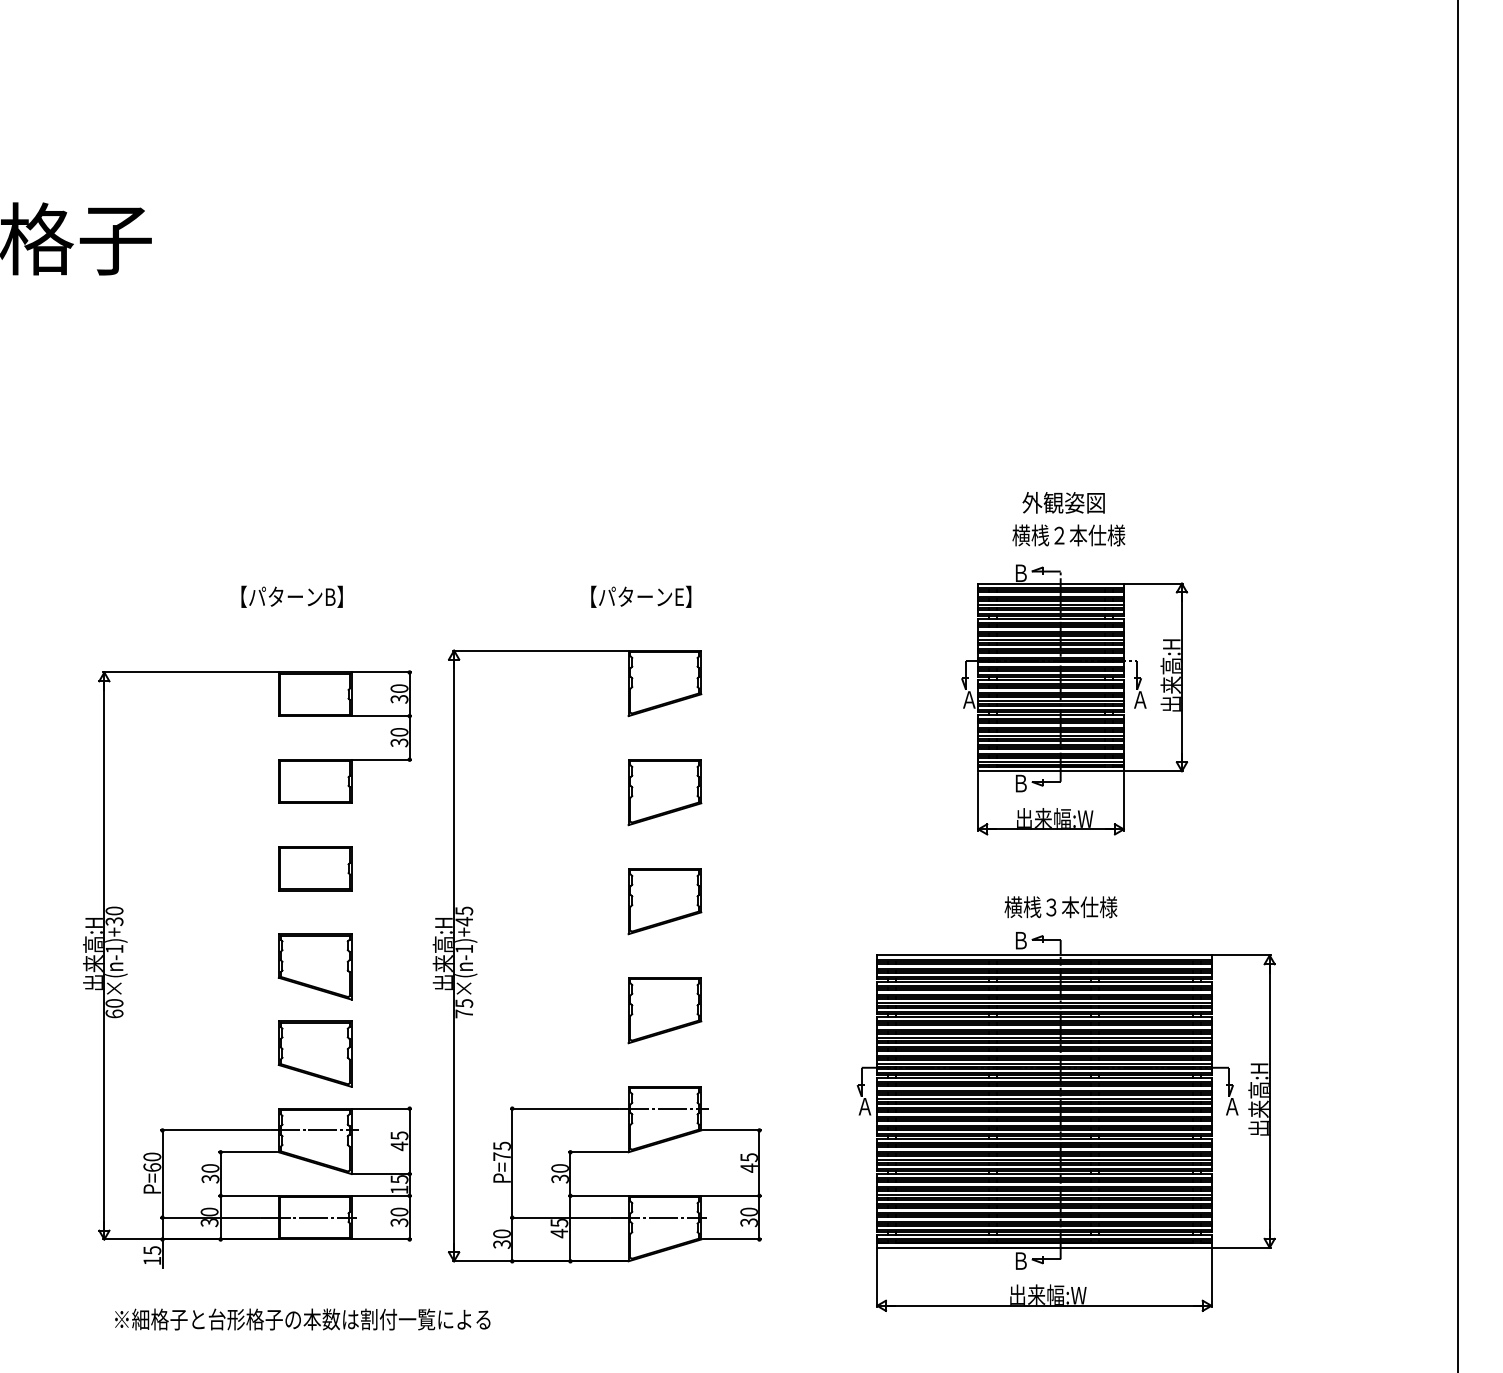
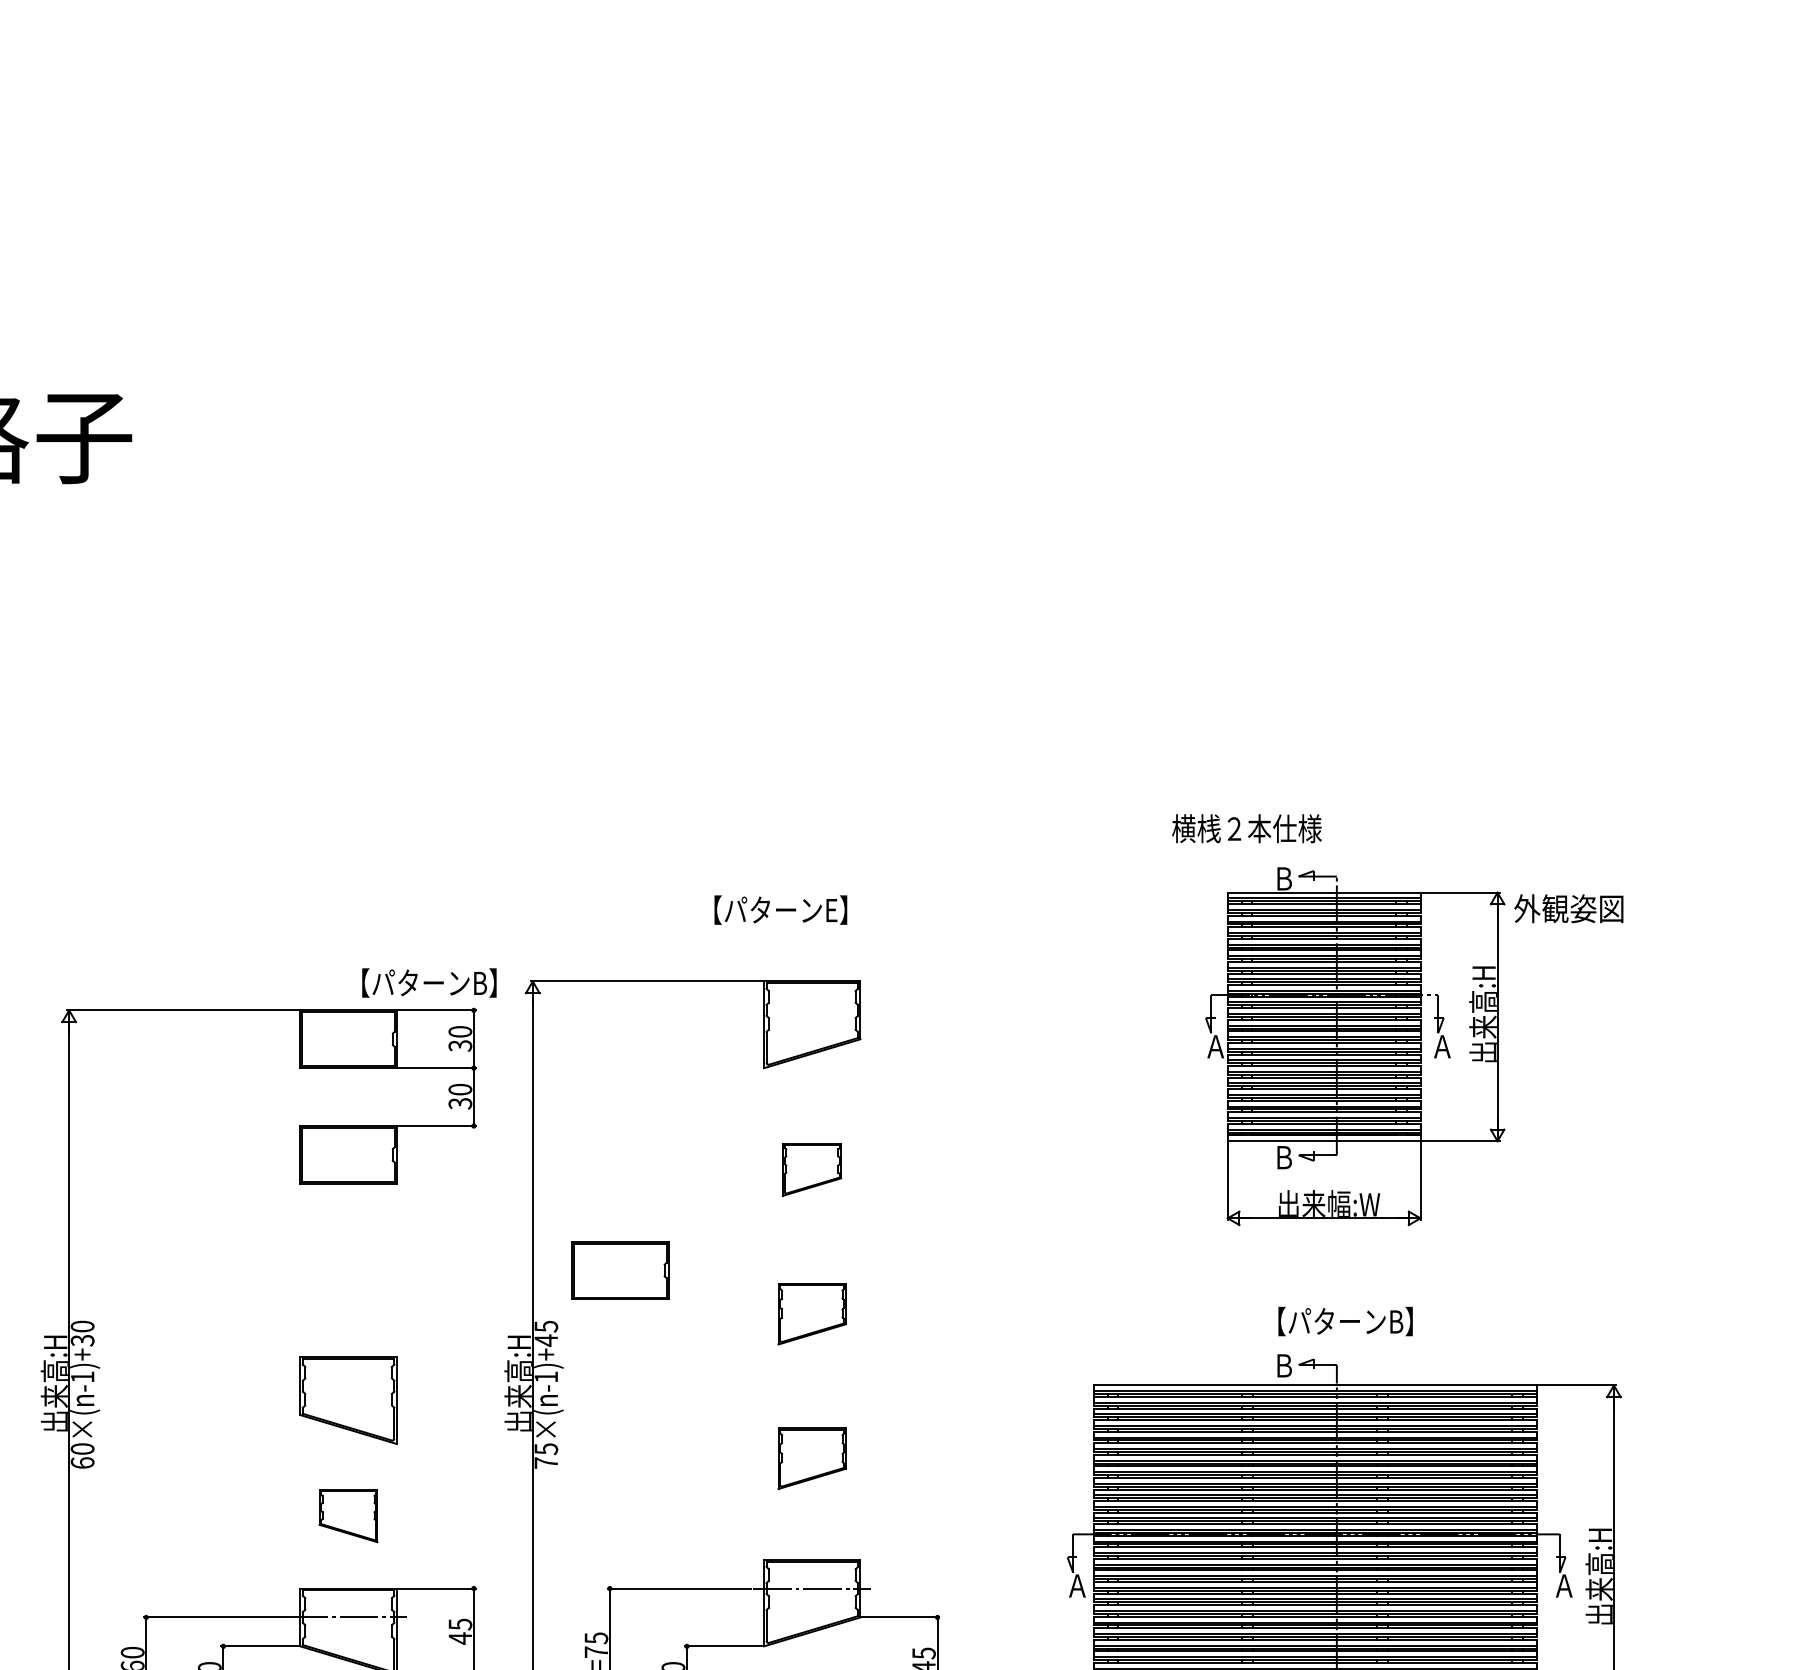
text: (1063, 502) -> (1568, 908), moved
text: (1068, 535) -> (1246, 828), moved
text: (291, 596) -> (428, 982), moved
part: (664, 792) -> (811, 1169), size x0.6
part: (315, 868) -> (620, 1270), moved
part: (664, 901) -> (811, 1313), size x0.7
text: (1060, 907) -> (1336, 1321), 横桟３本仕様 -> 【パターンB】
part: (664, 1010) -> (811, 1458), size x0.7
part: (314, 1053) -> (347, 1515), size x0.6

